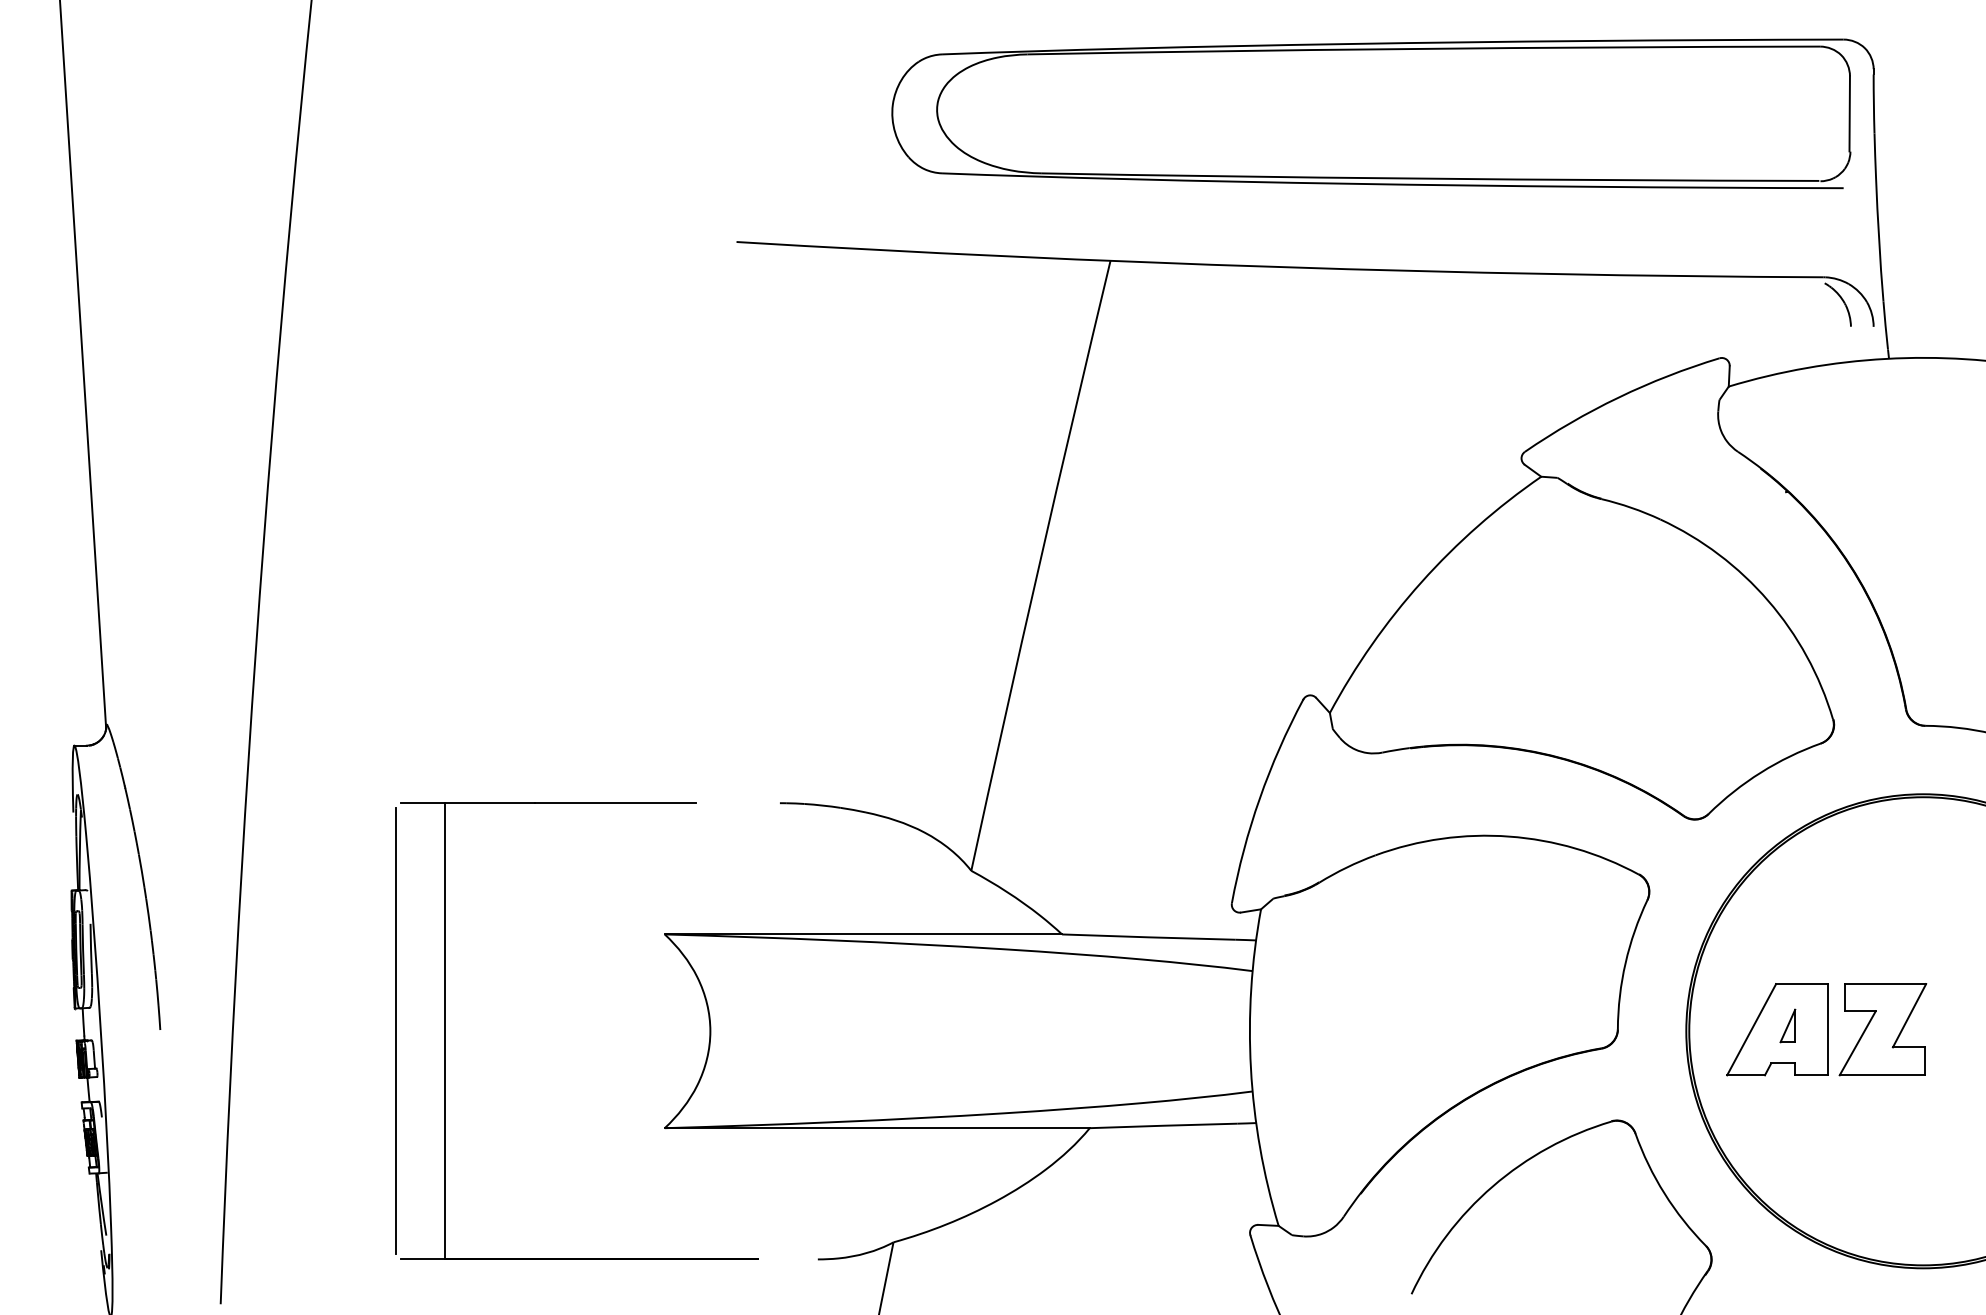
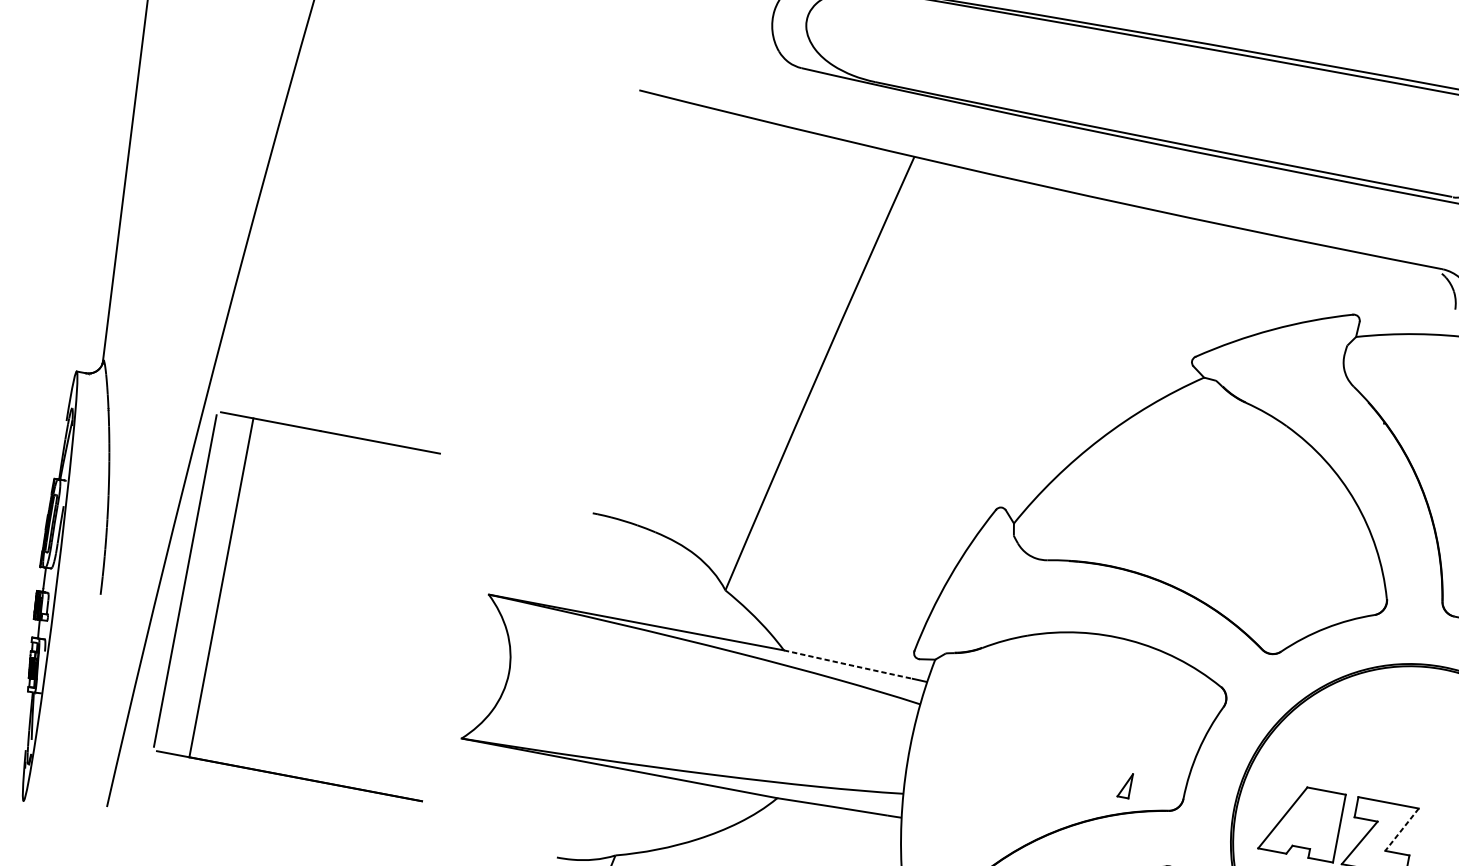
arc: (1148, 937) -> (847, 664), solid -> dashed
line: (1909, 1015) -> (1402, 829), solid -> dashed
part: (1787, 1025) -> (1125, 784), moved
part: (445, 1030) -> (222, 587), moved

